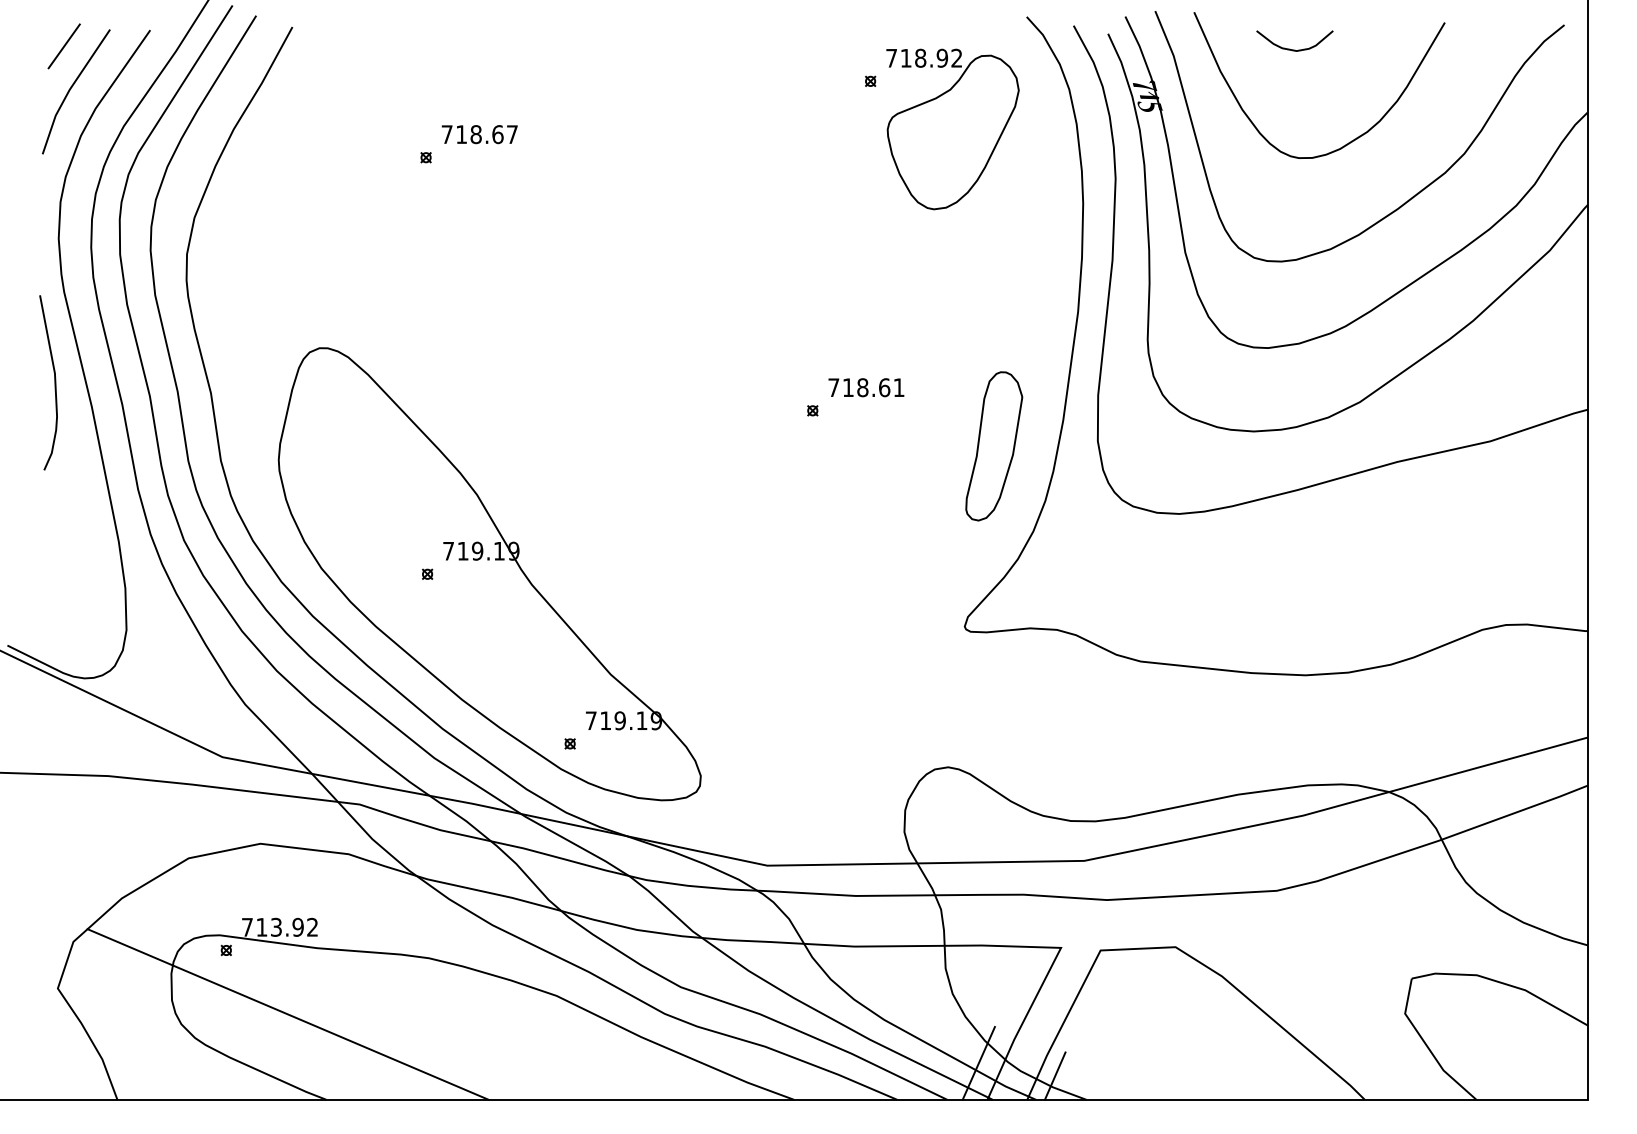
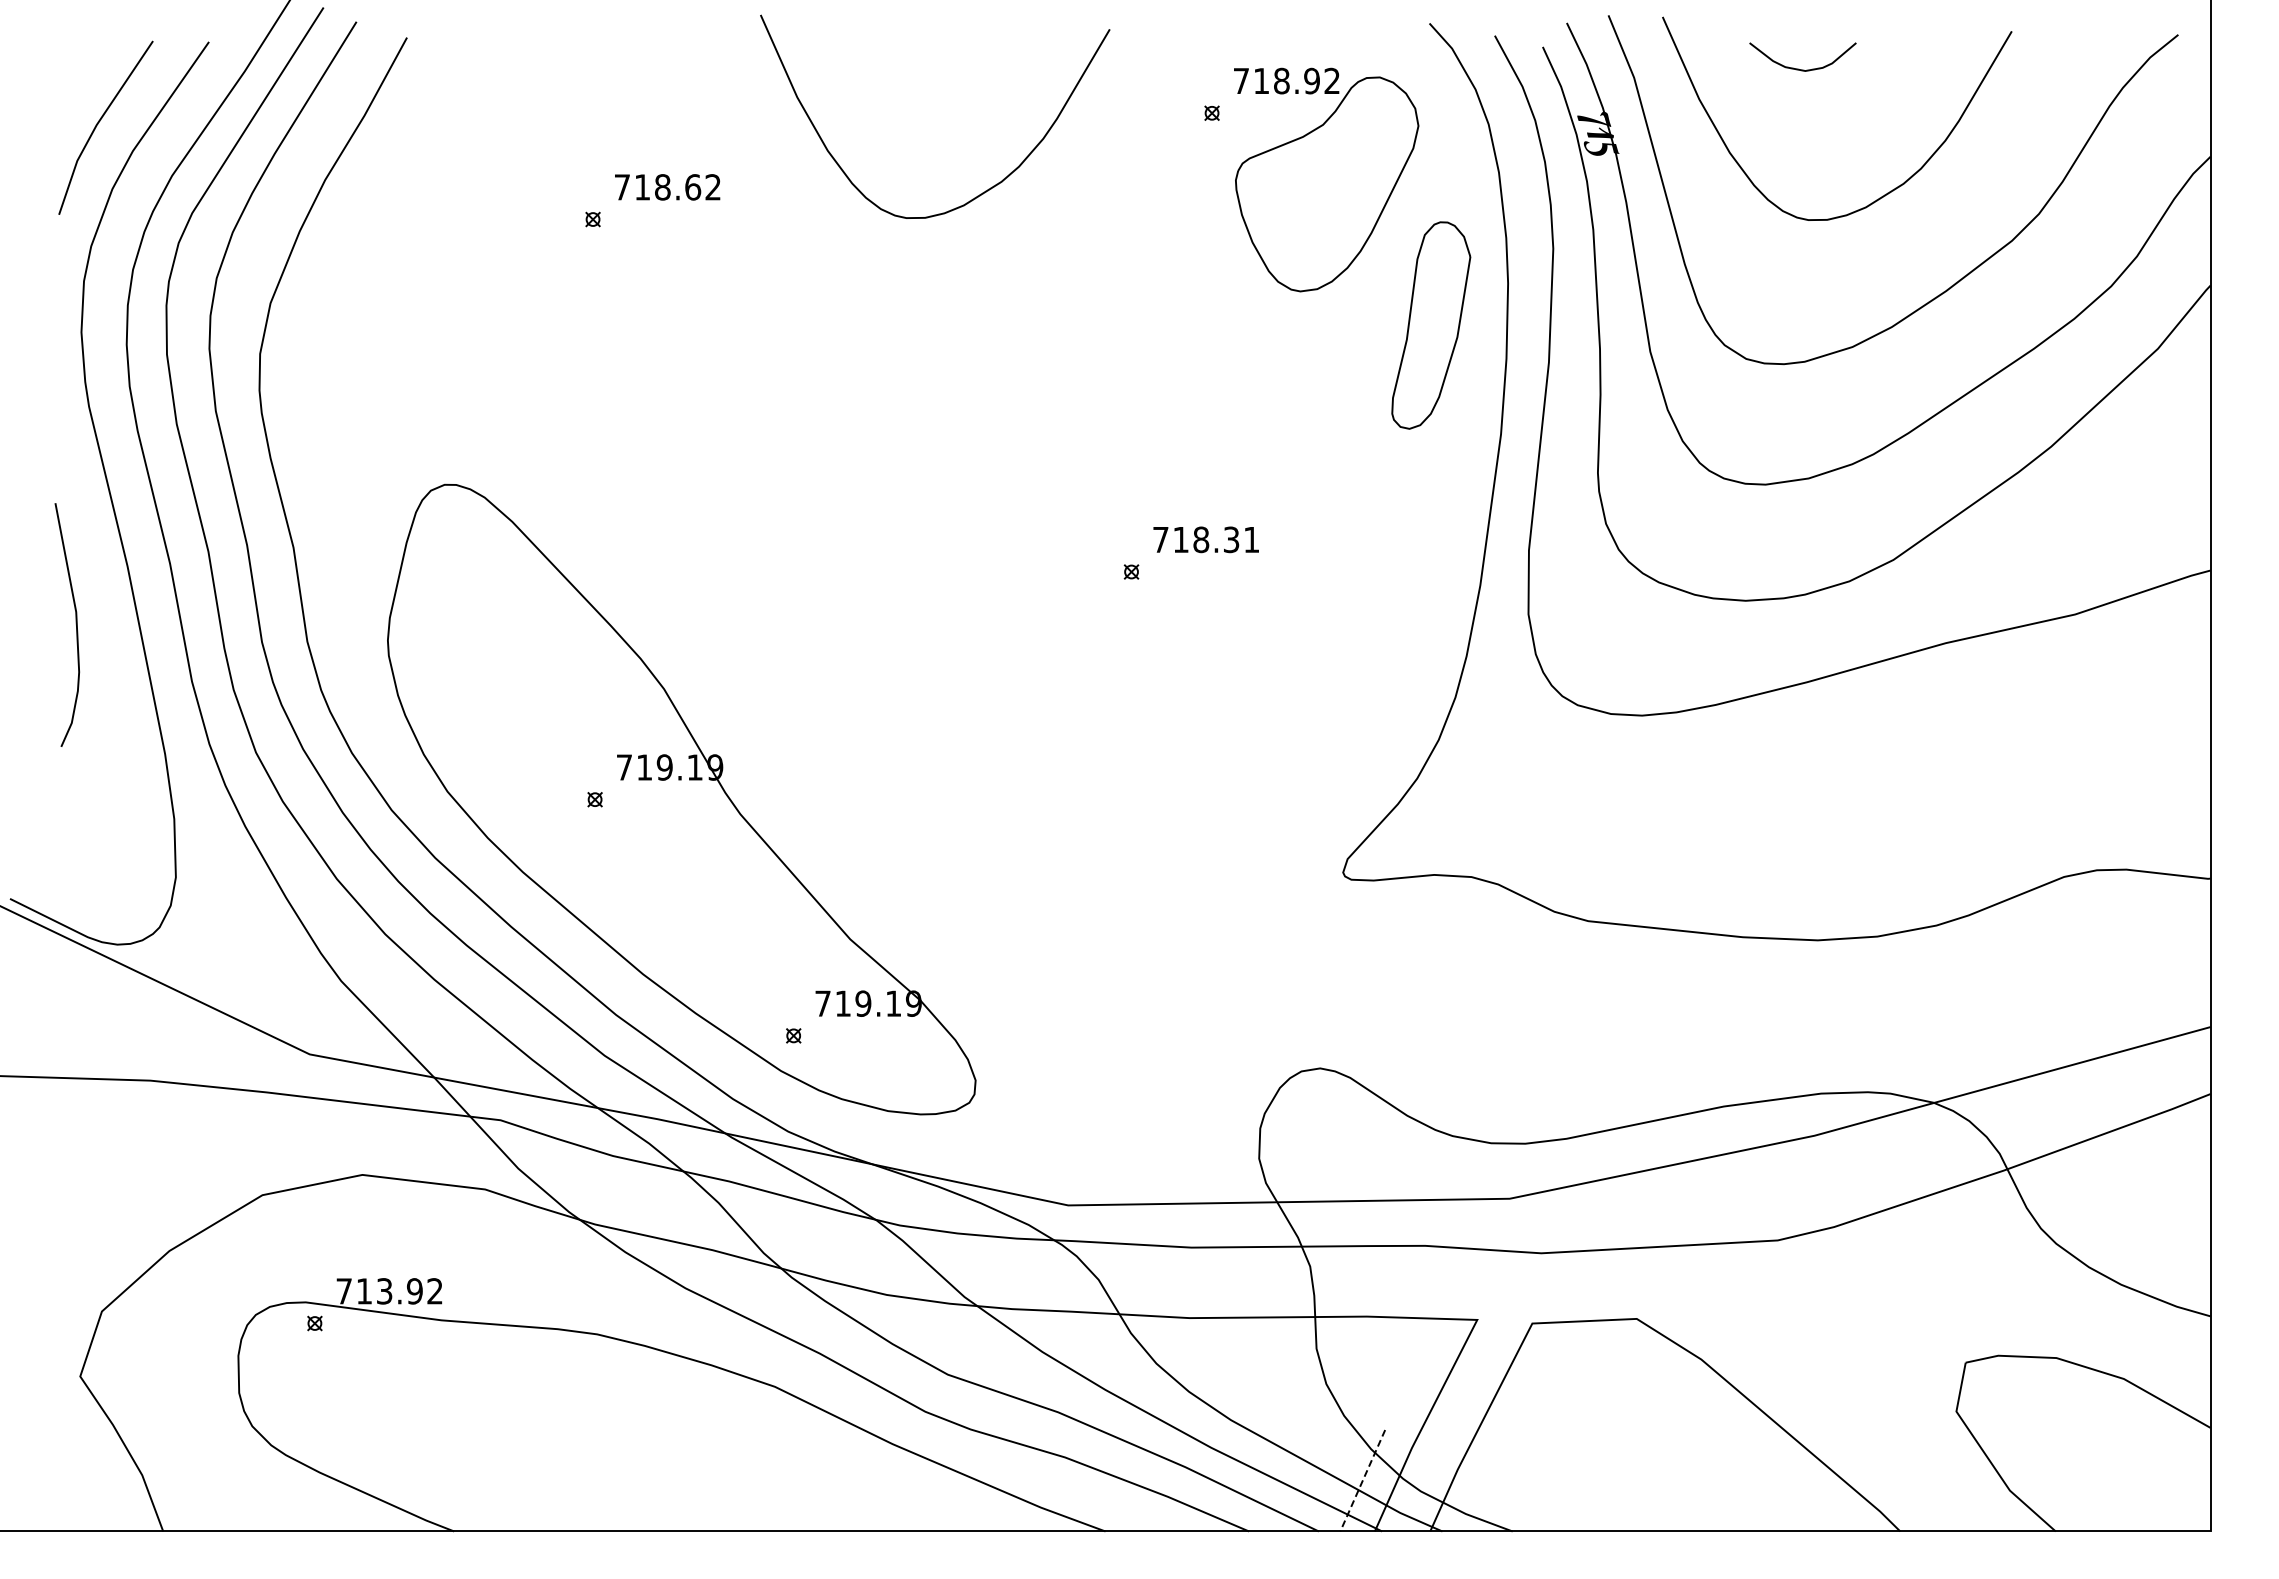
line: (64, 46) -> (89, 64), removed
text: (511, 134) -> (712, 187), 718.67 -> 718.62
curve: (704, 139) -> (980, 193), added
curve: (54, 382) -> (75, 624), moved
text: (884, 387) -> (1231, 539), 718.61 -> 718.31
part: (994, 446) -> (1431, 325), moved
line: (287, 1014) -> (400, 1412), removed
line: (978, 1063) -> (1362, 1481), solid -> dashed
line: (1054, 1076) -> (1468, 1498), removed

